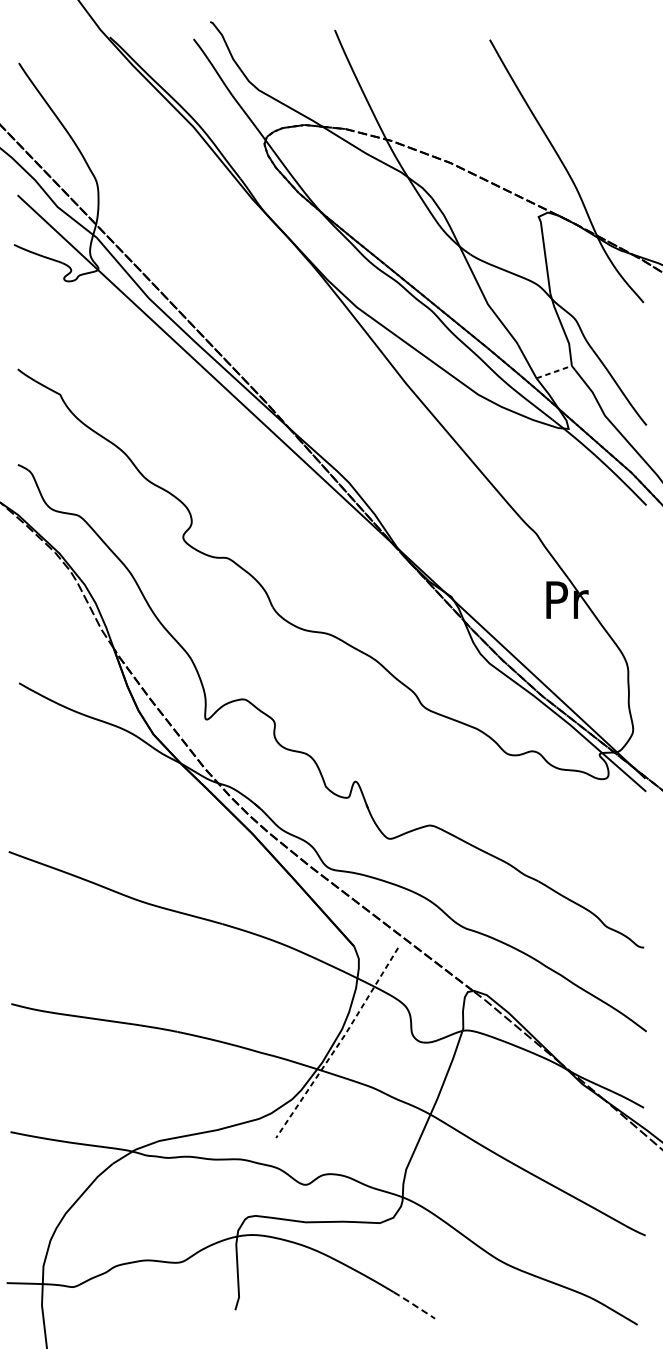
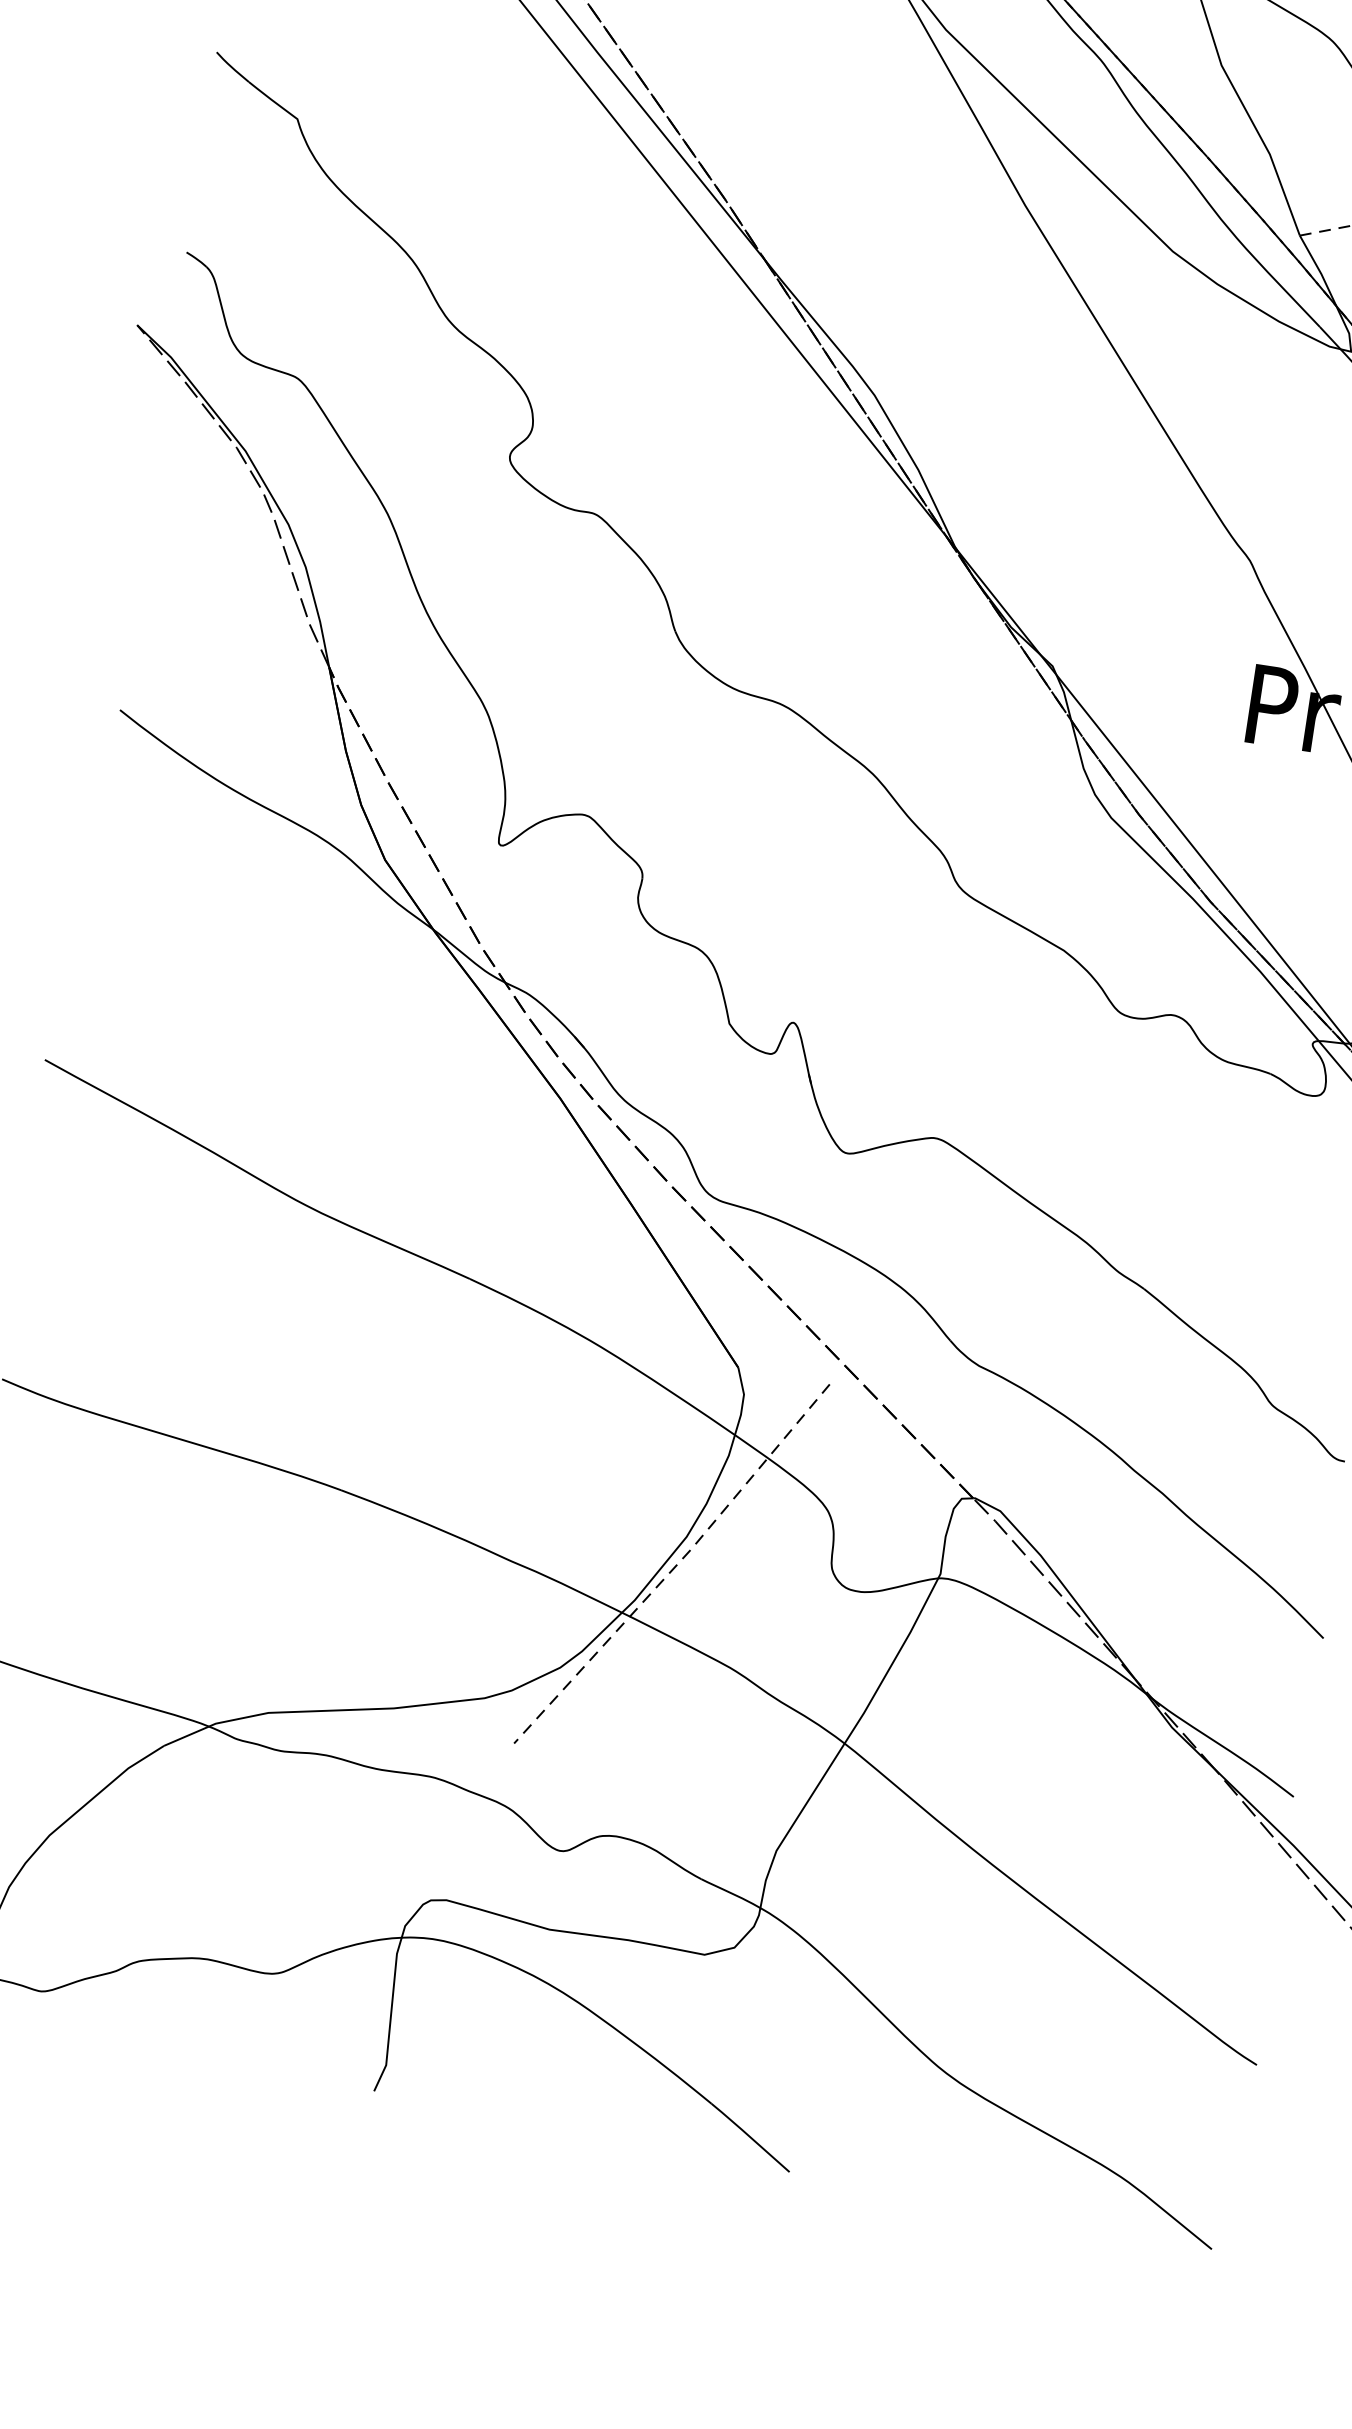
line: (413, 1304) -> (748, 2135), dashed -> solid

